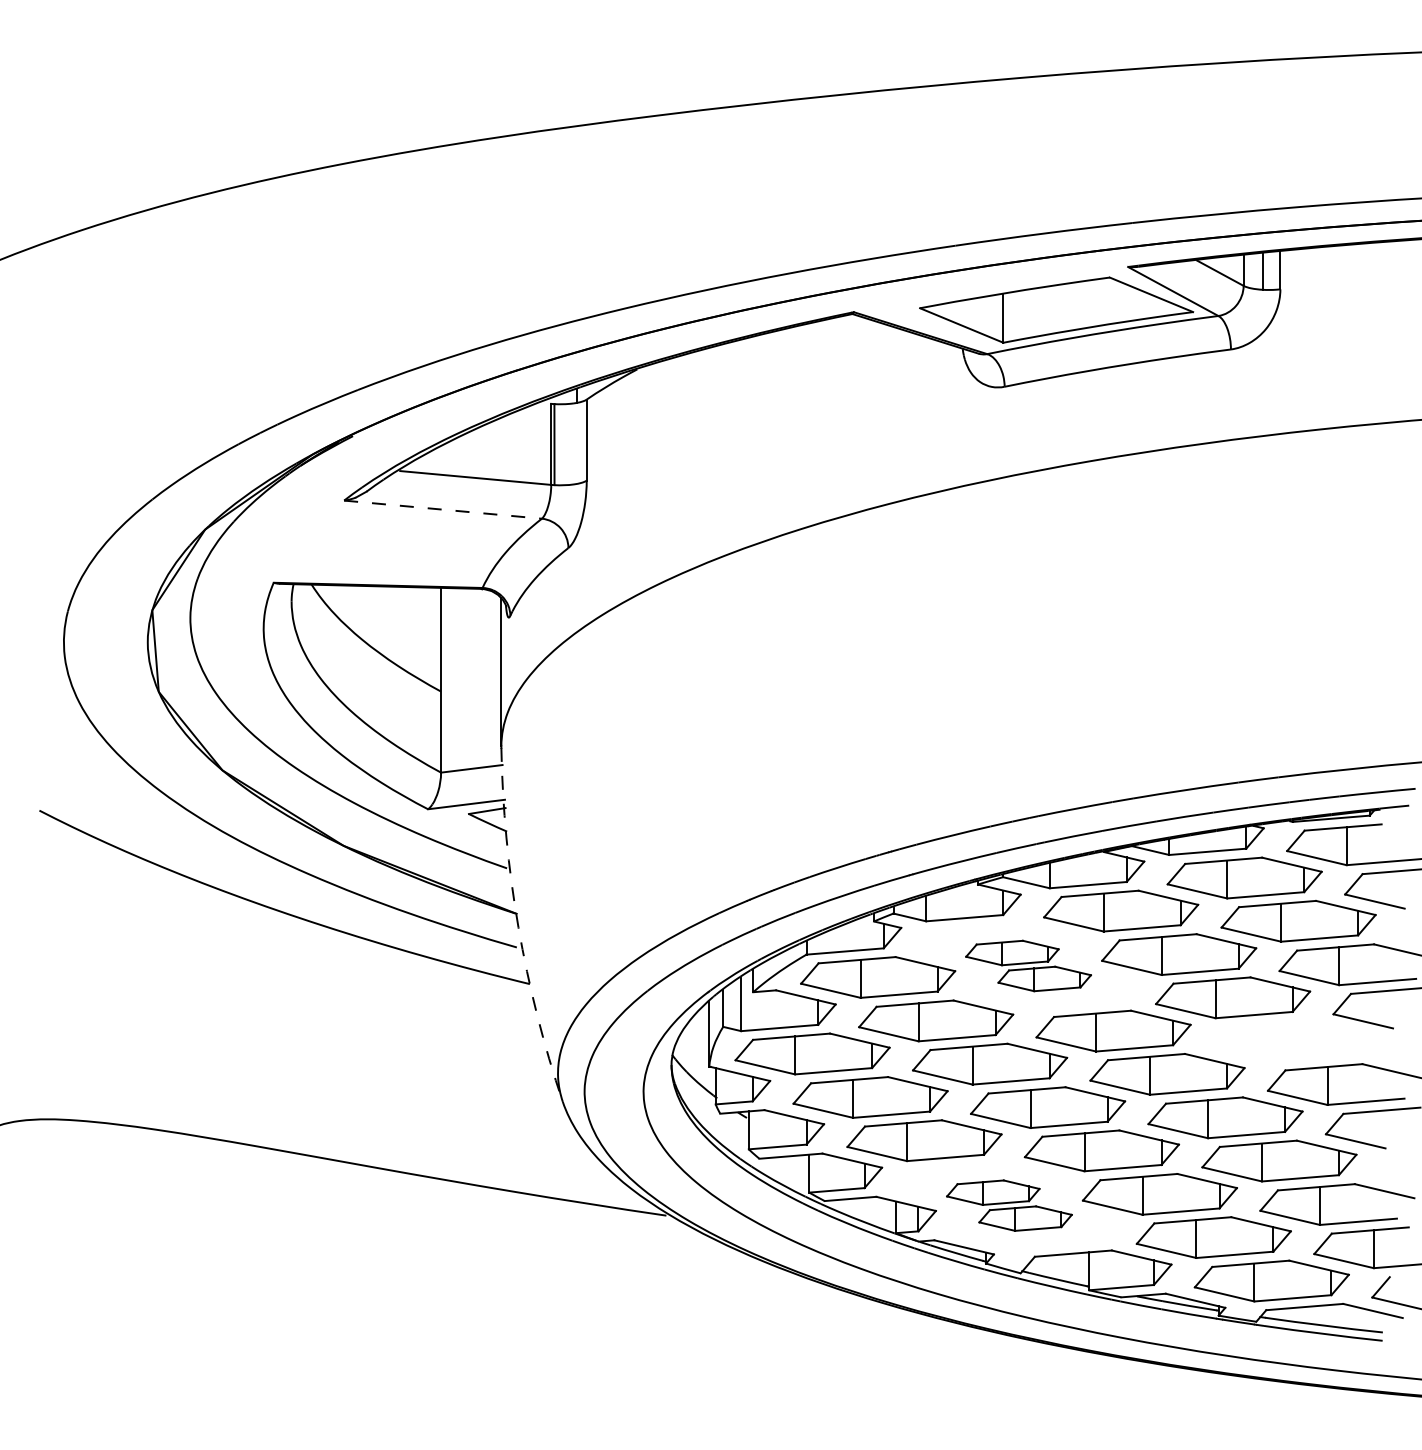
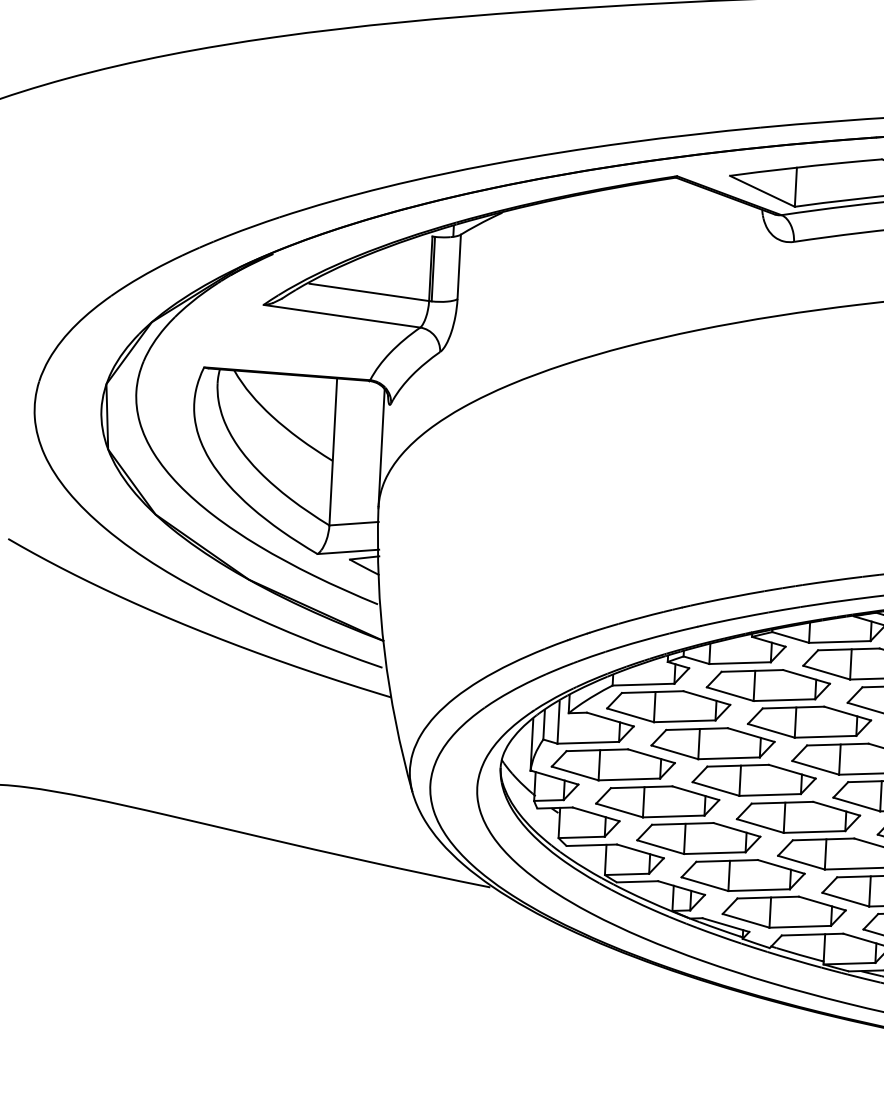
line: (443, 509) -> (342, 316), dashed -> solid
arc: (518, 927) -> (384, 651), dashed -> solid
part: (1028, 965) -> (788, 703), size x1.67
part: (1009, 1205) -> (763, 893), size x1.67

